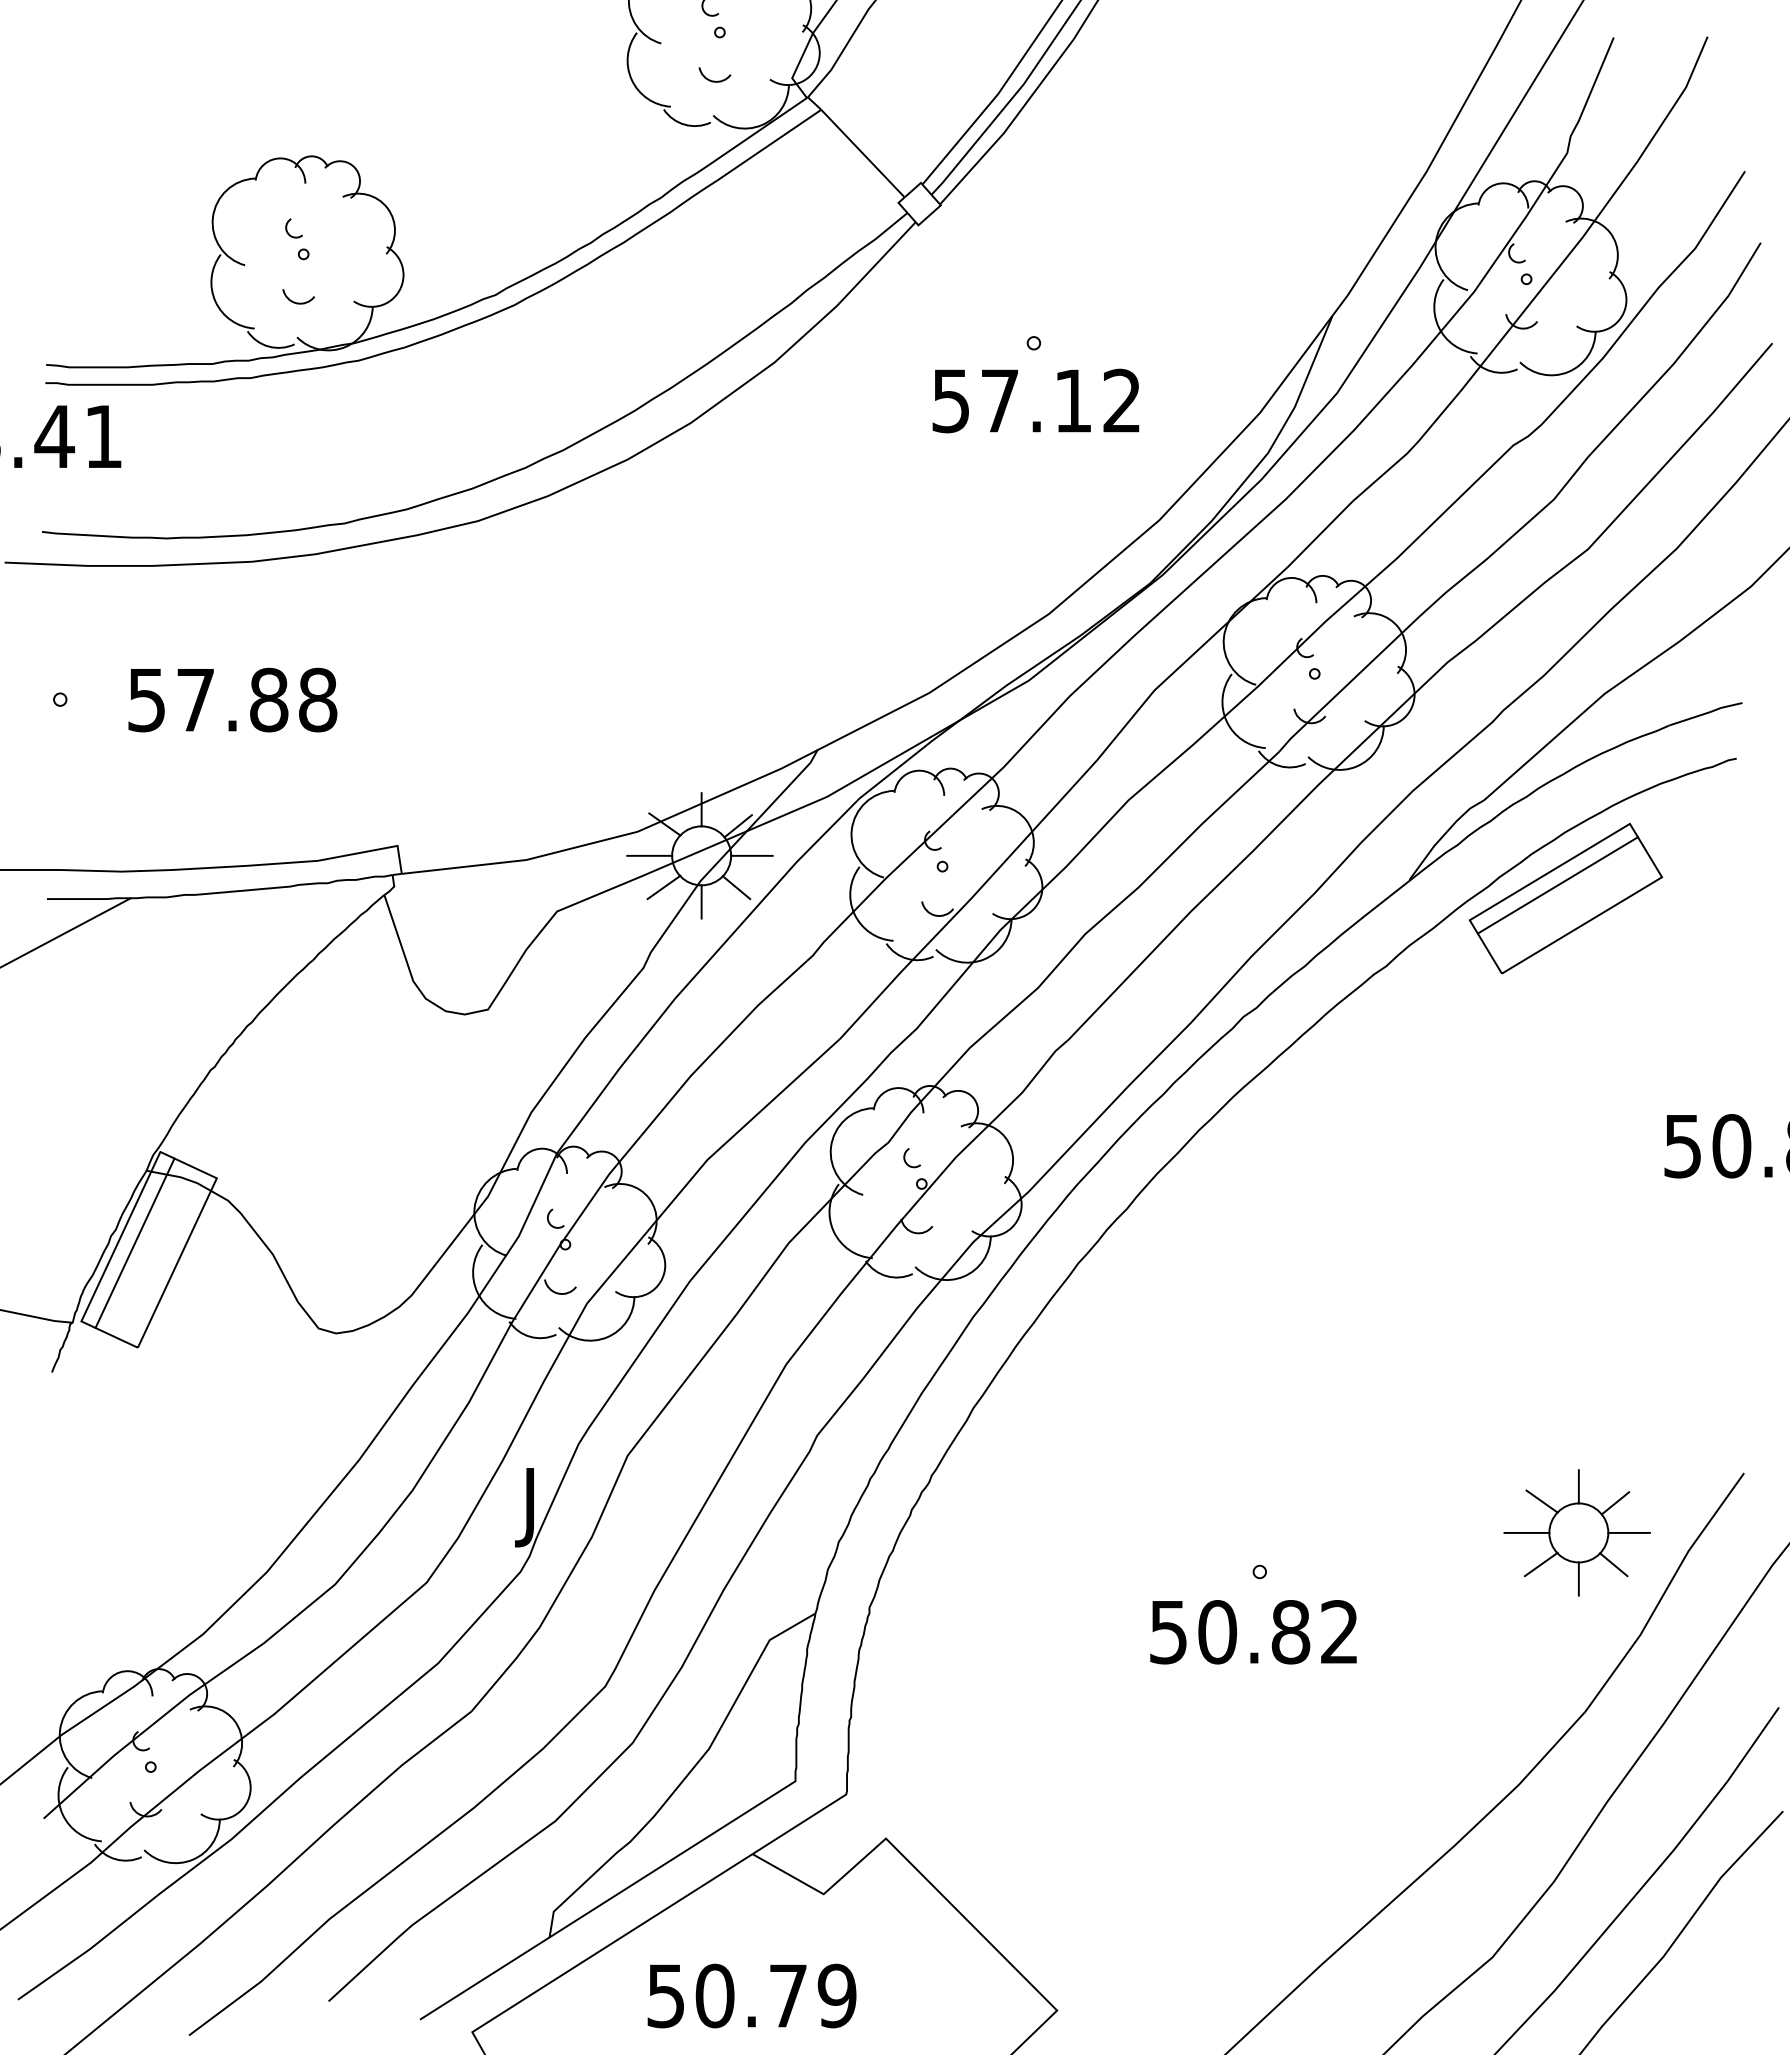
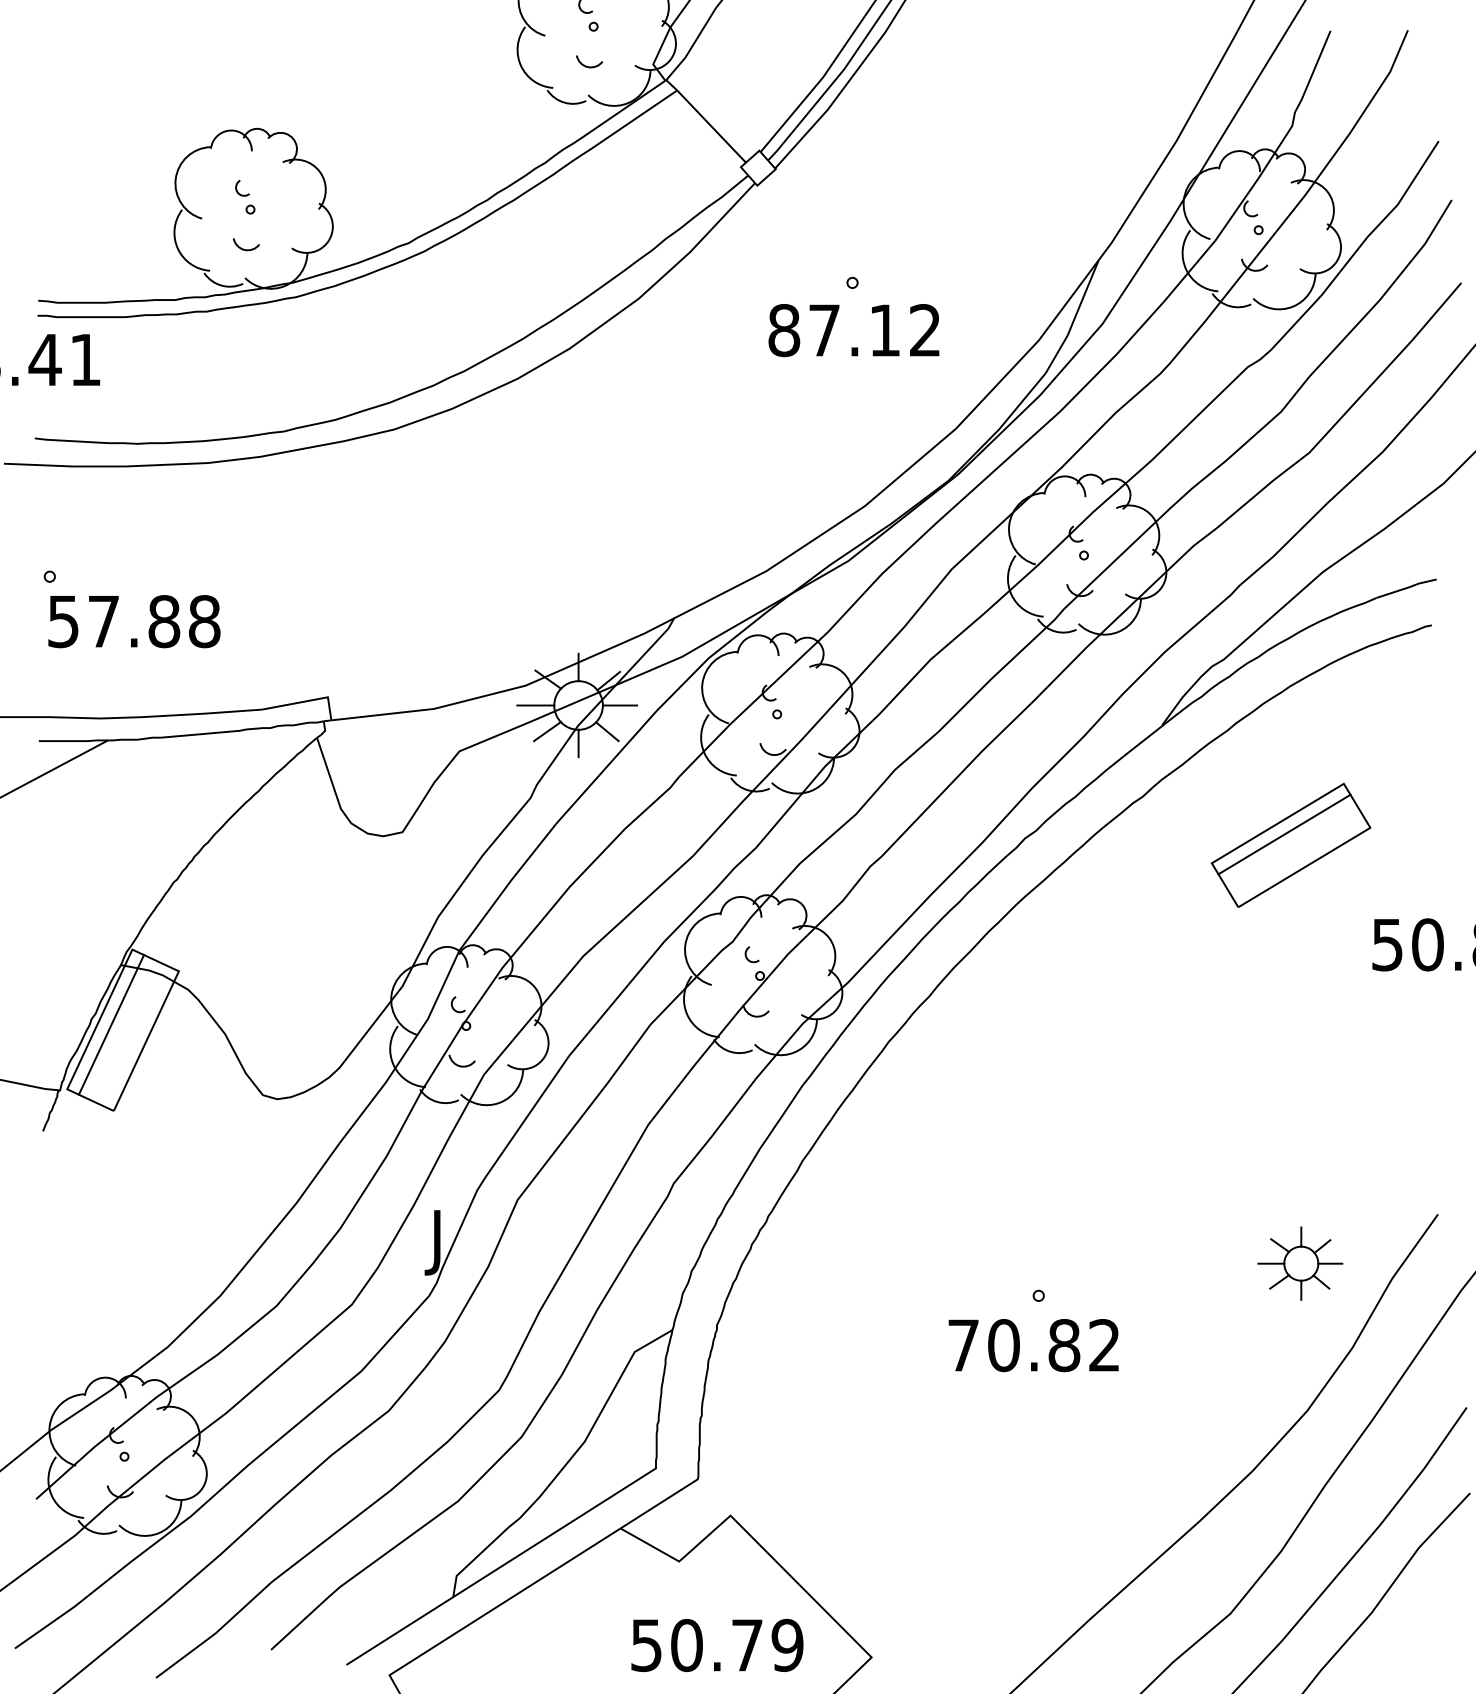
text: (951, 400) -> (784, 330), 57.12 -> 87.12
text: (232, 699) -> (134, 621), moved
part: (1565, 898) -> (1290, 845), moved
part: (1576, 1532) -> (1299, 1263), size x0.7
text: (1168, 1632) -> (963, 1345), 50.82 -> 70.82
text: (751, 1995) -> (716, 1645), moved

